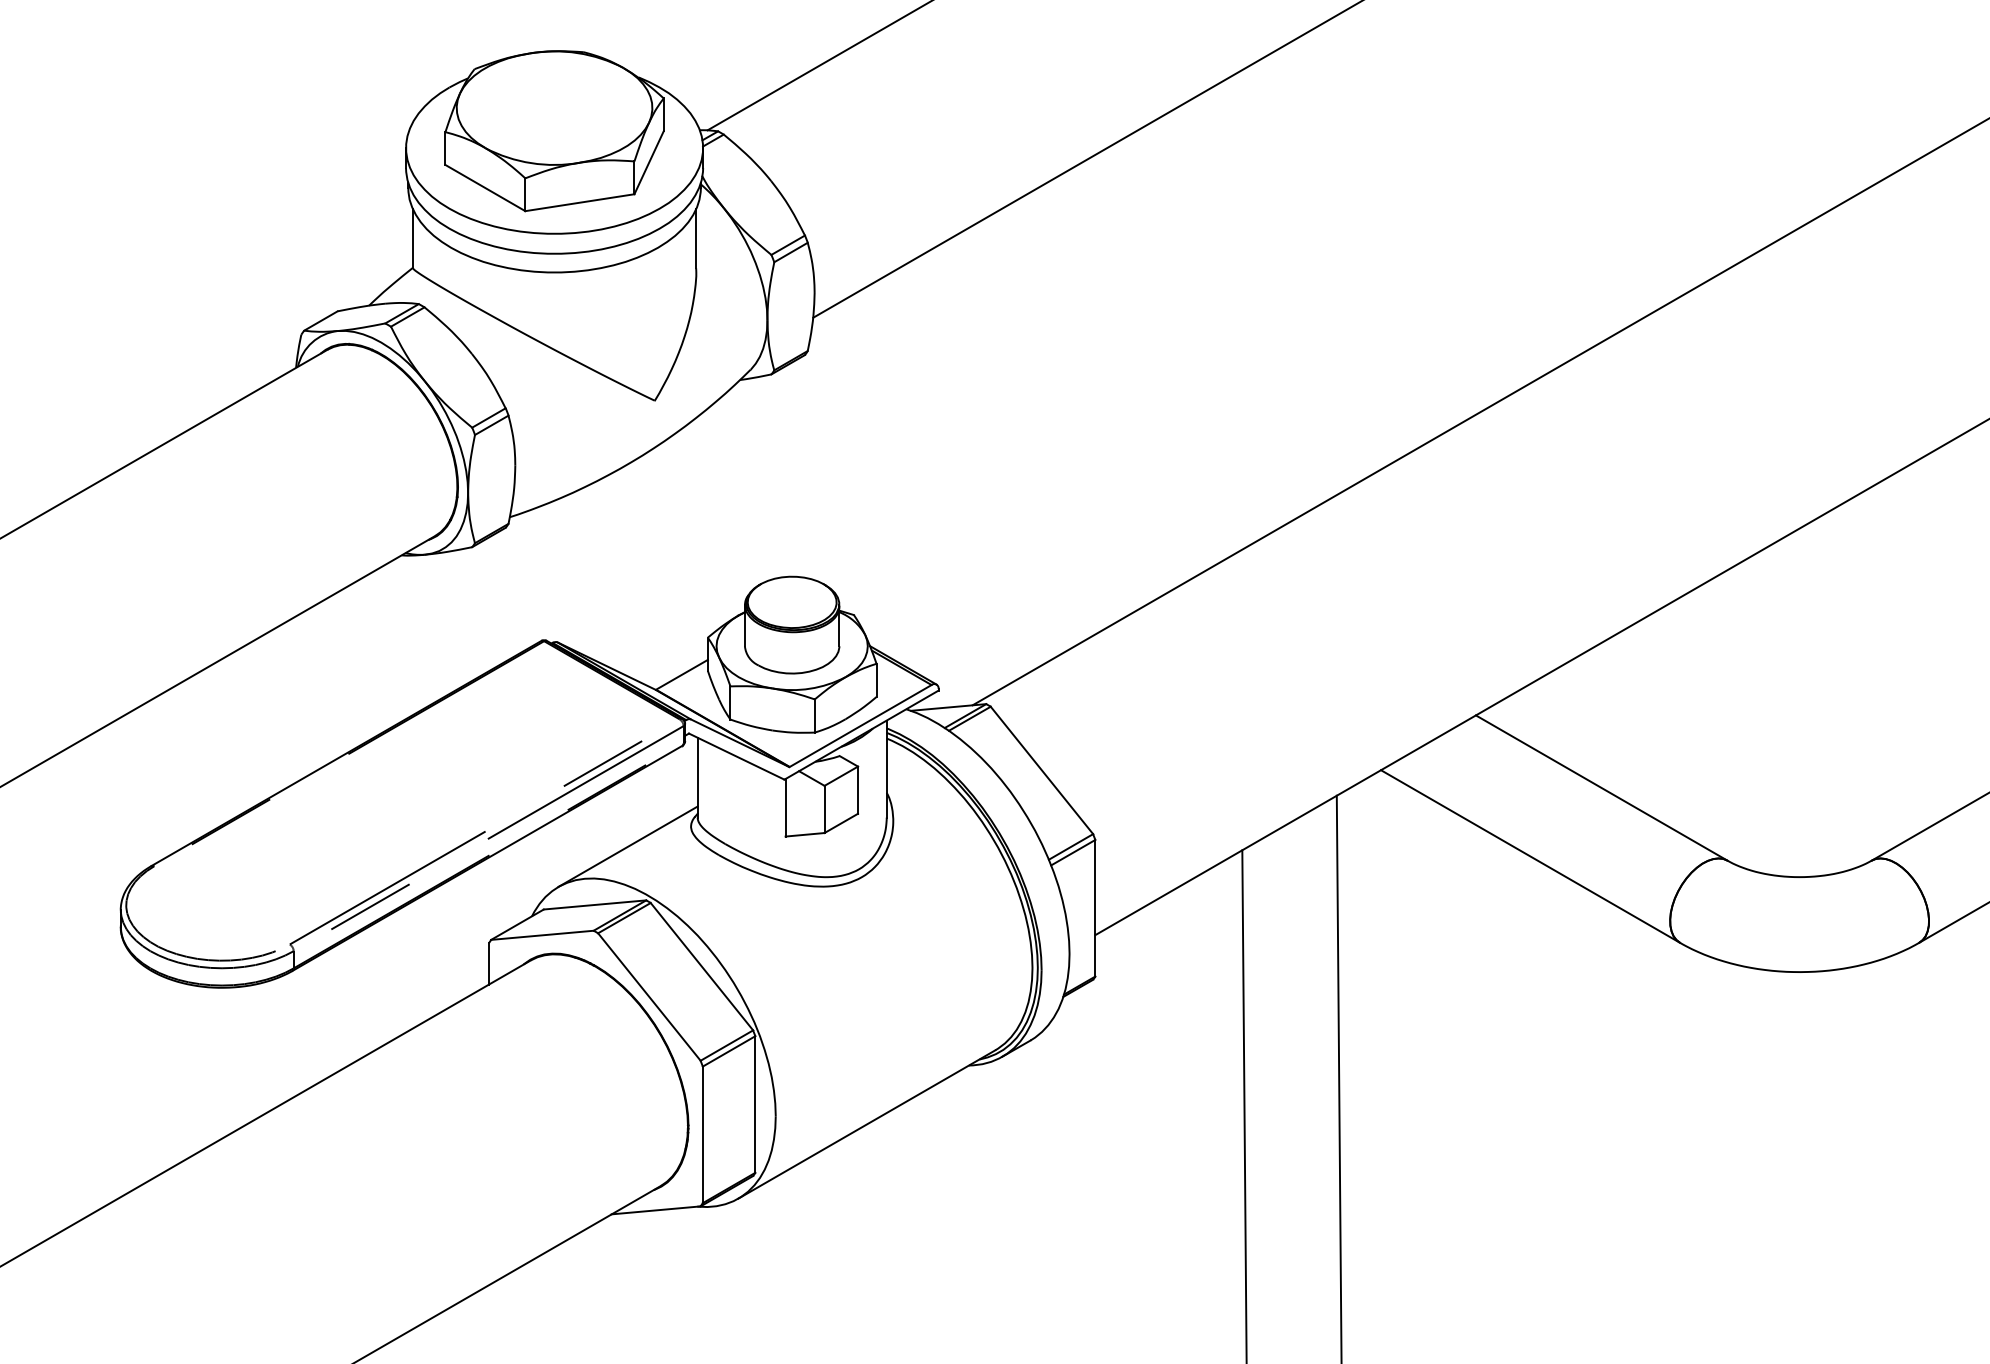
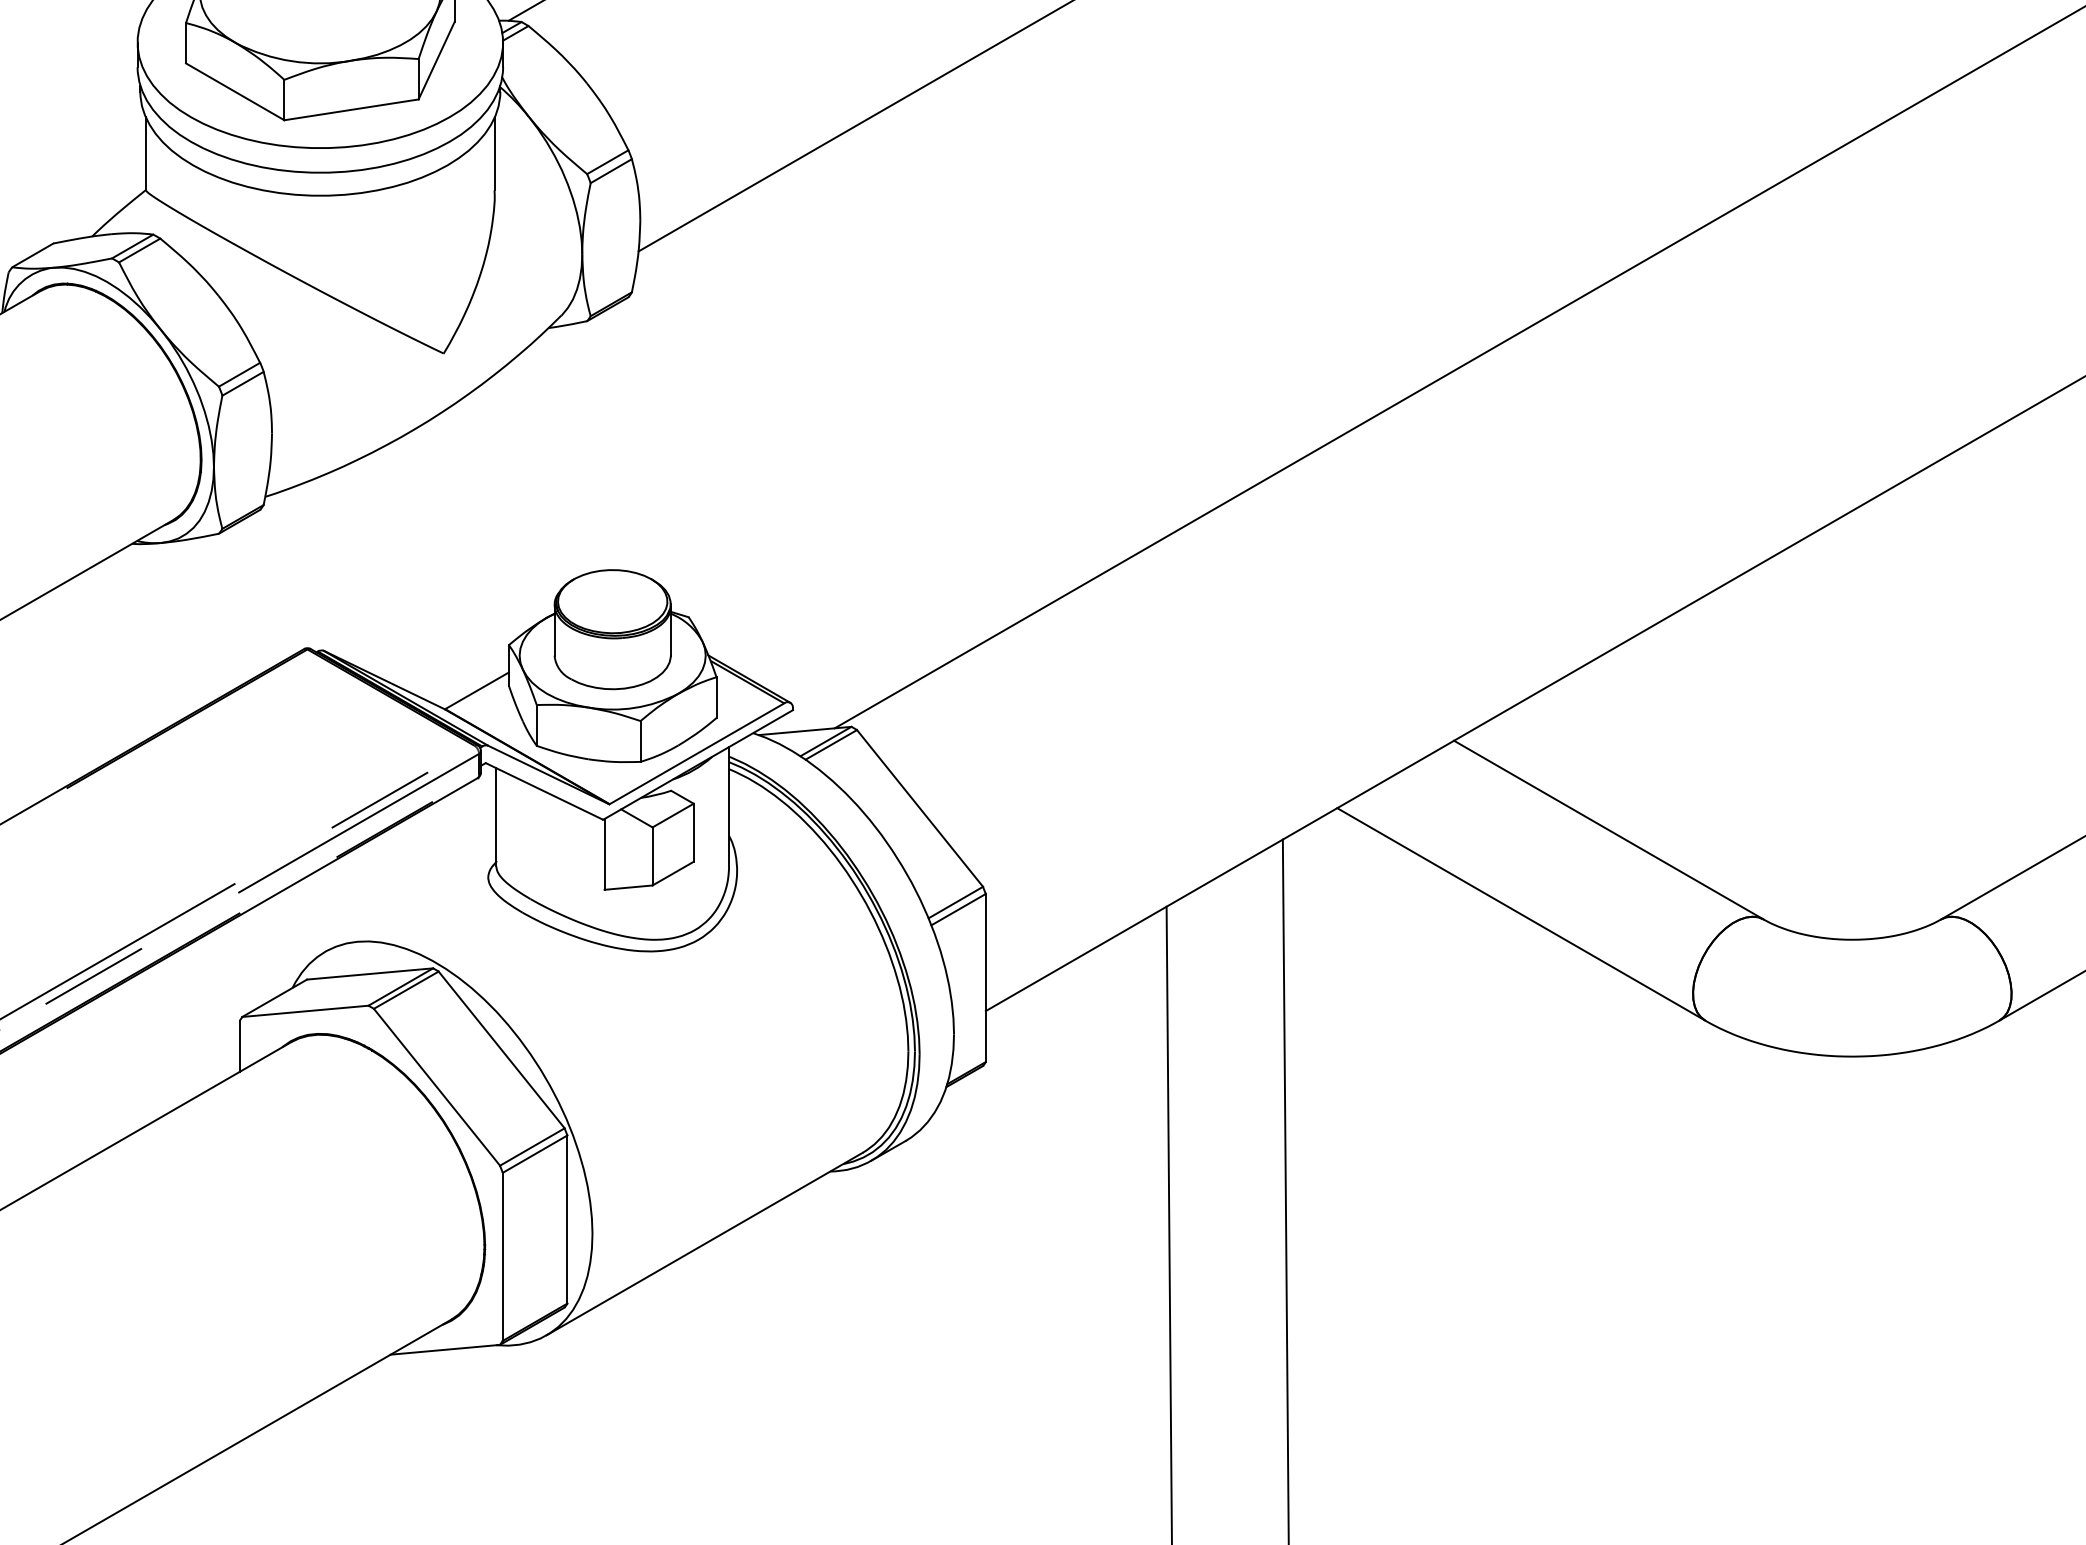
line: (627, 846) -> (410, 902), removed

